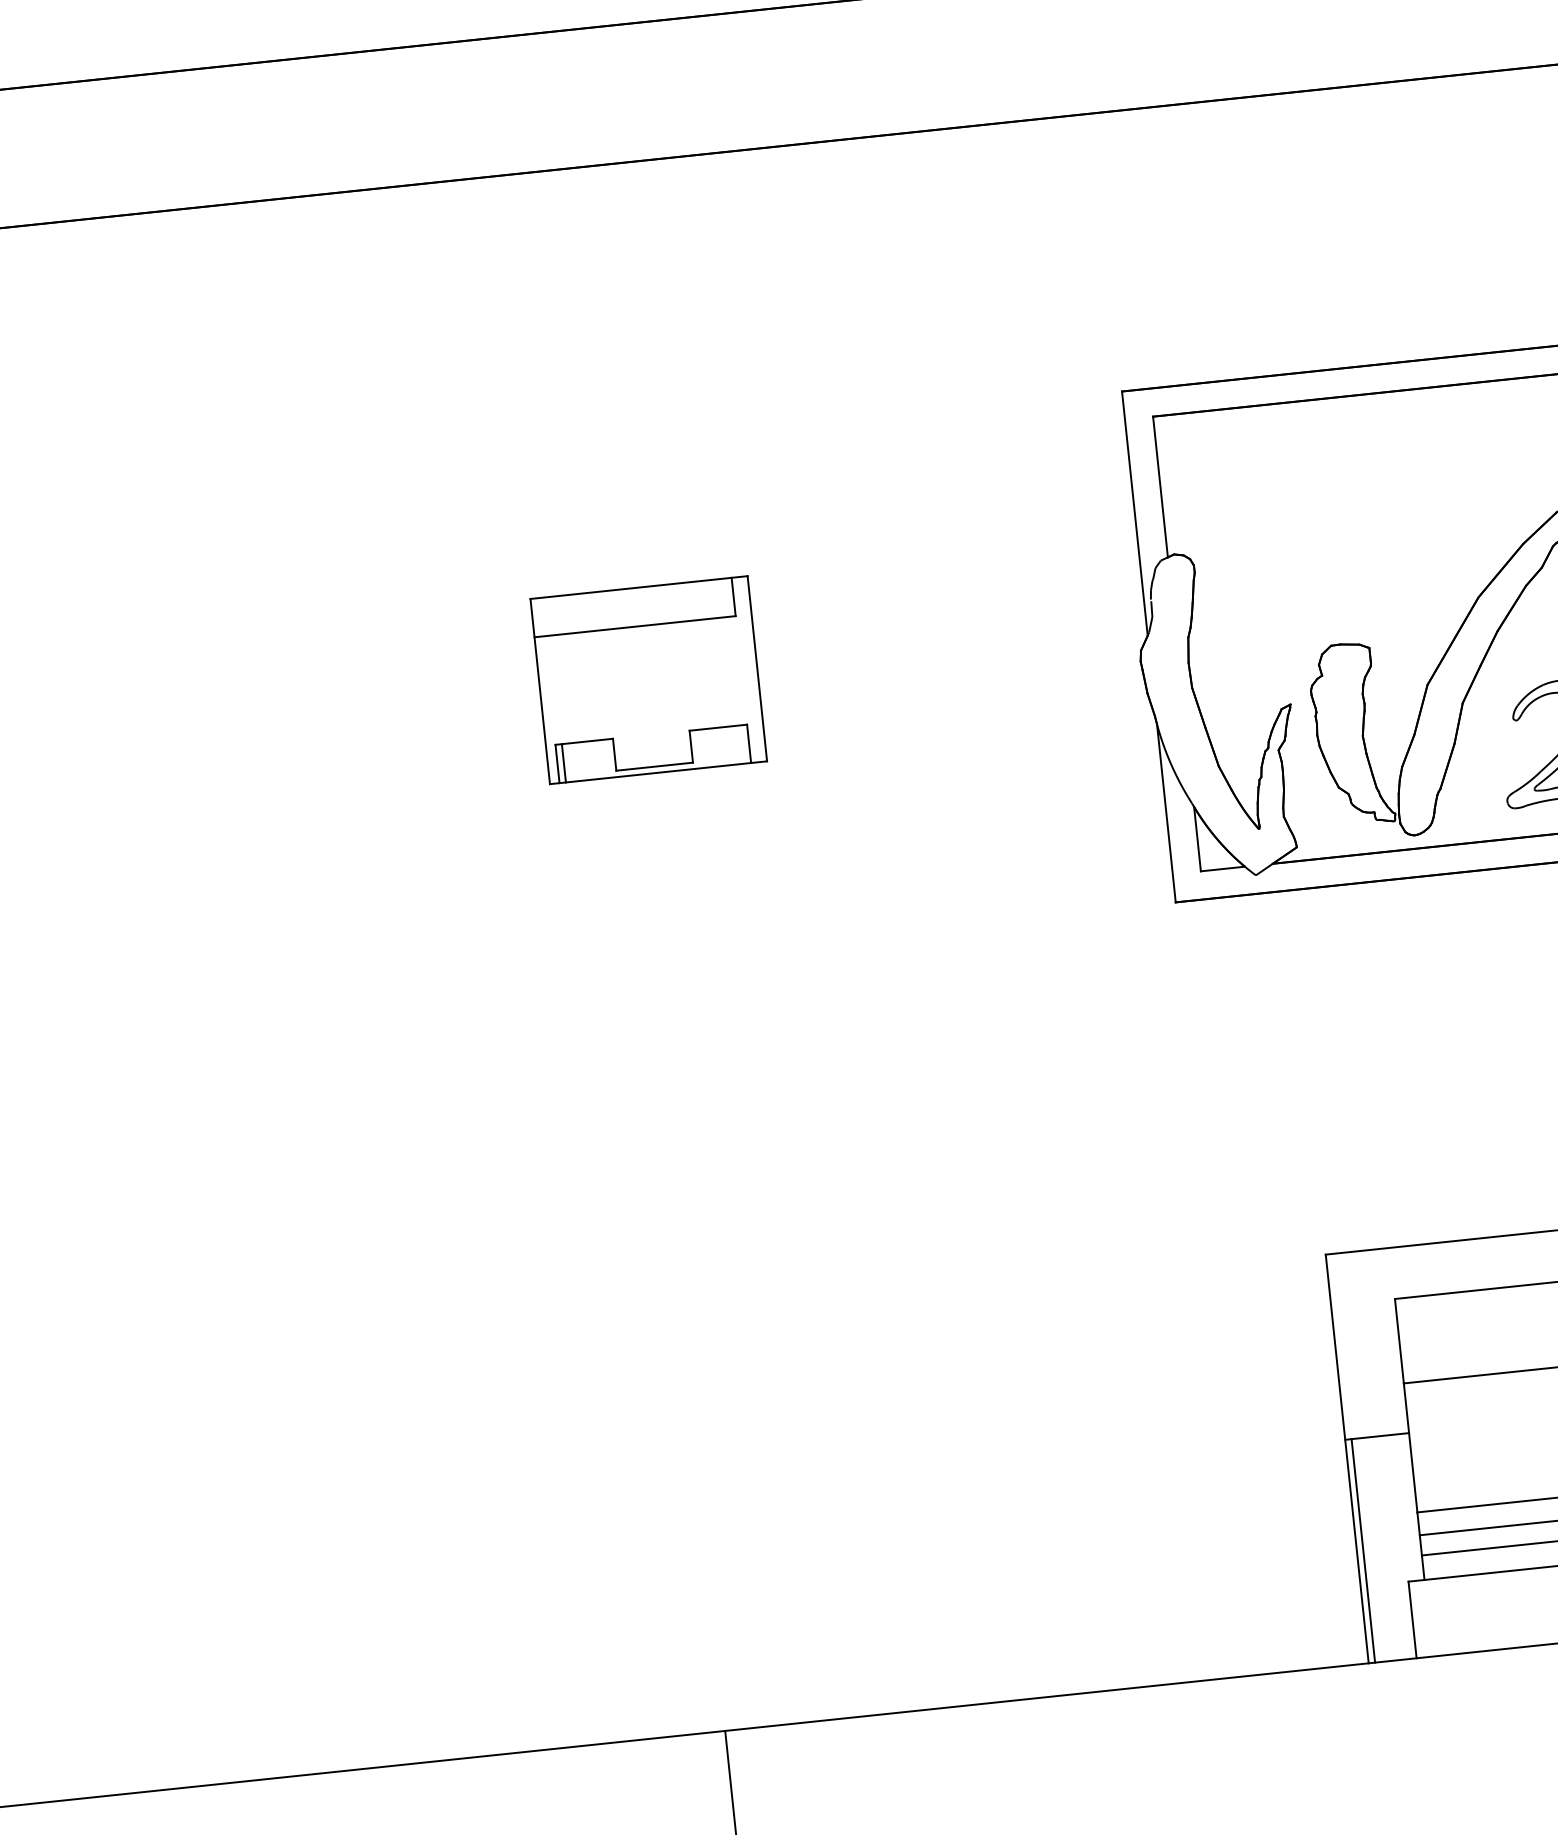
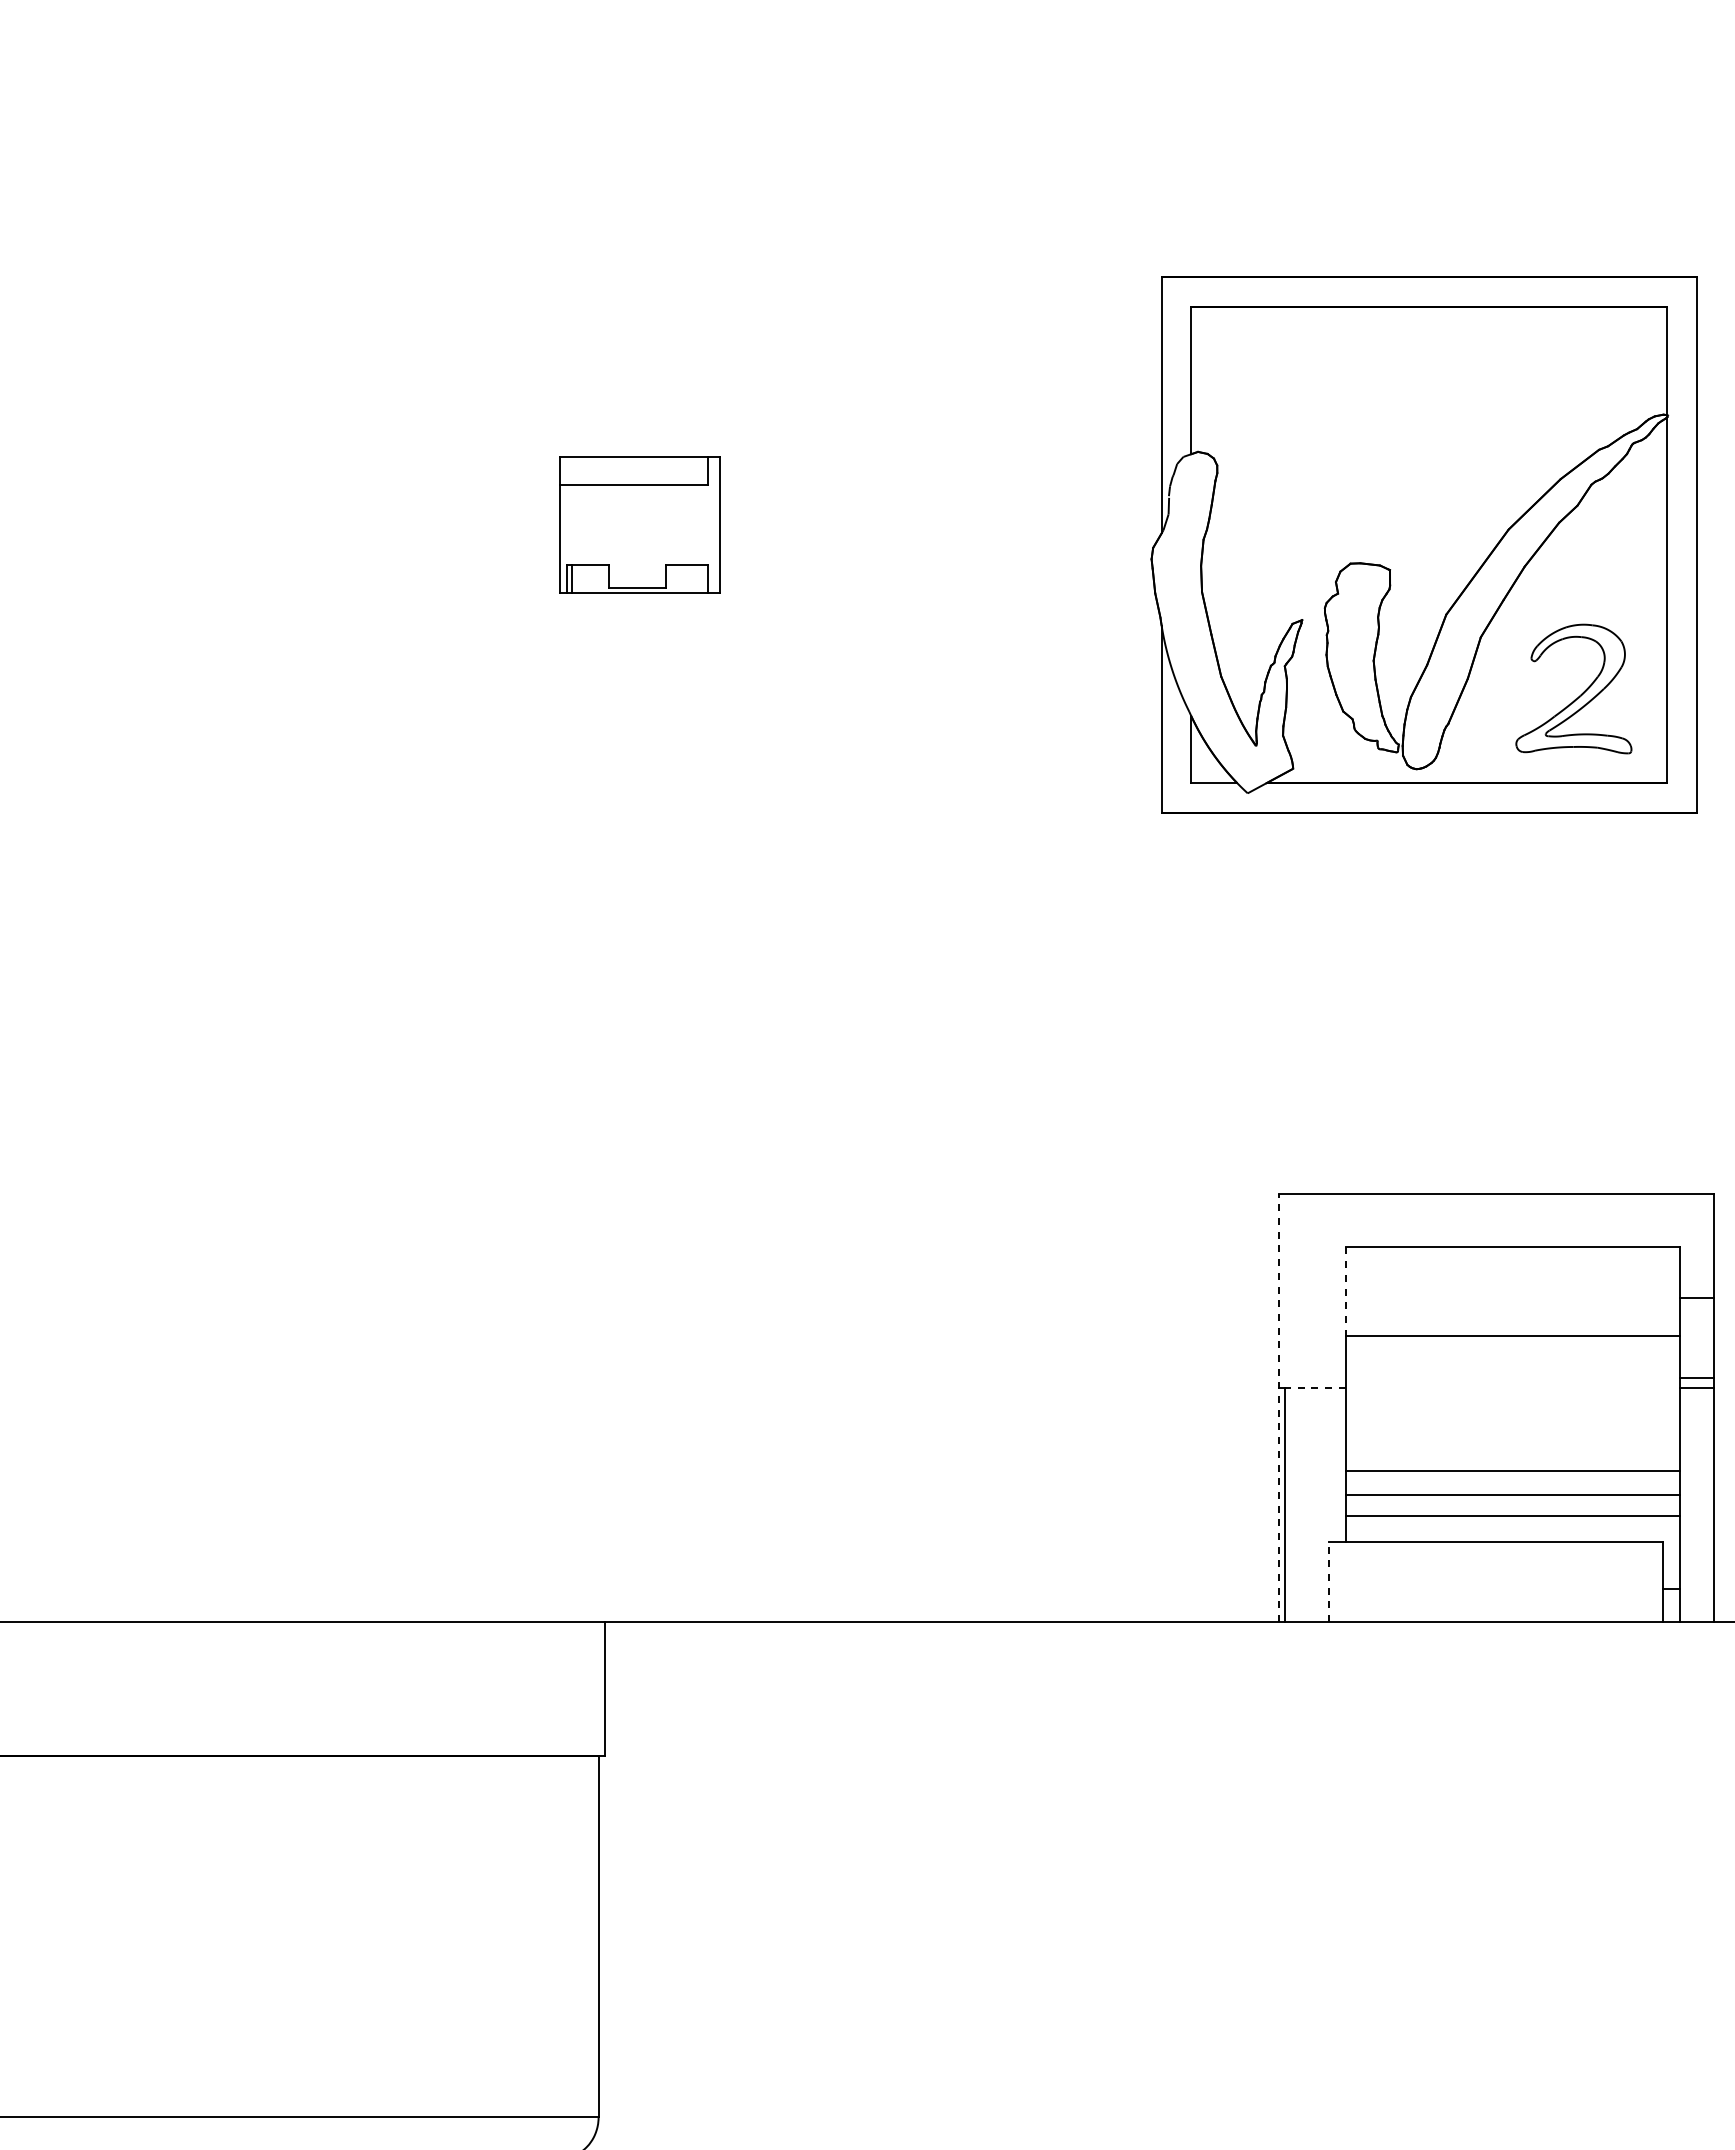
part: (648, 679) -> (639, 524), size x0.7
line: (1399, 1342) -> (1345, 1292), solid -> dashed
line: (1380, 1435) -> (1315, 1387), solid -> dashed
line: (1346, 1458) -> (1278, 1407), solid -> dashed
line: (1412, 1619) -> (1328, 1581), solid -> dashed

